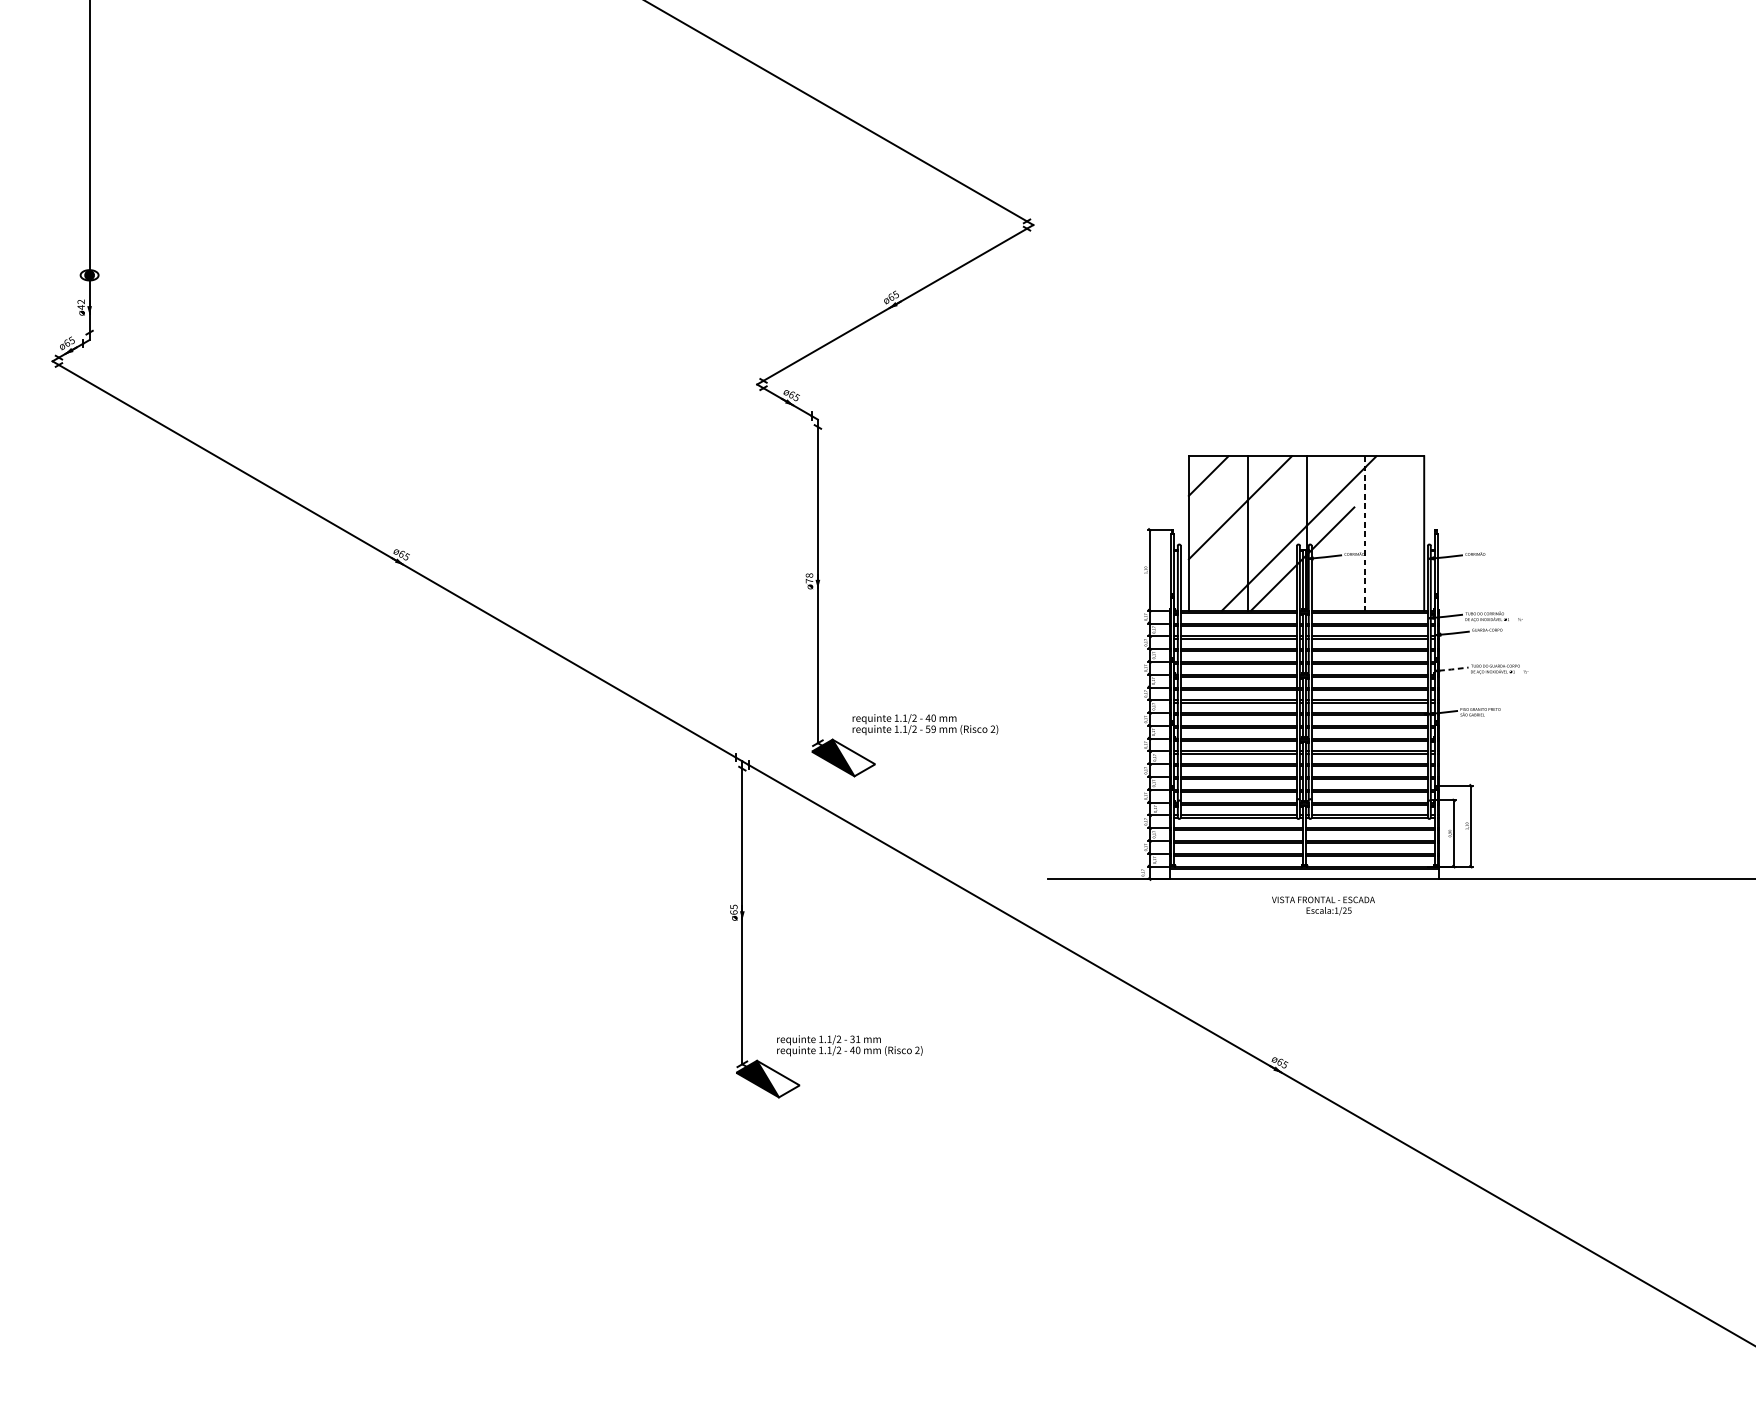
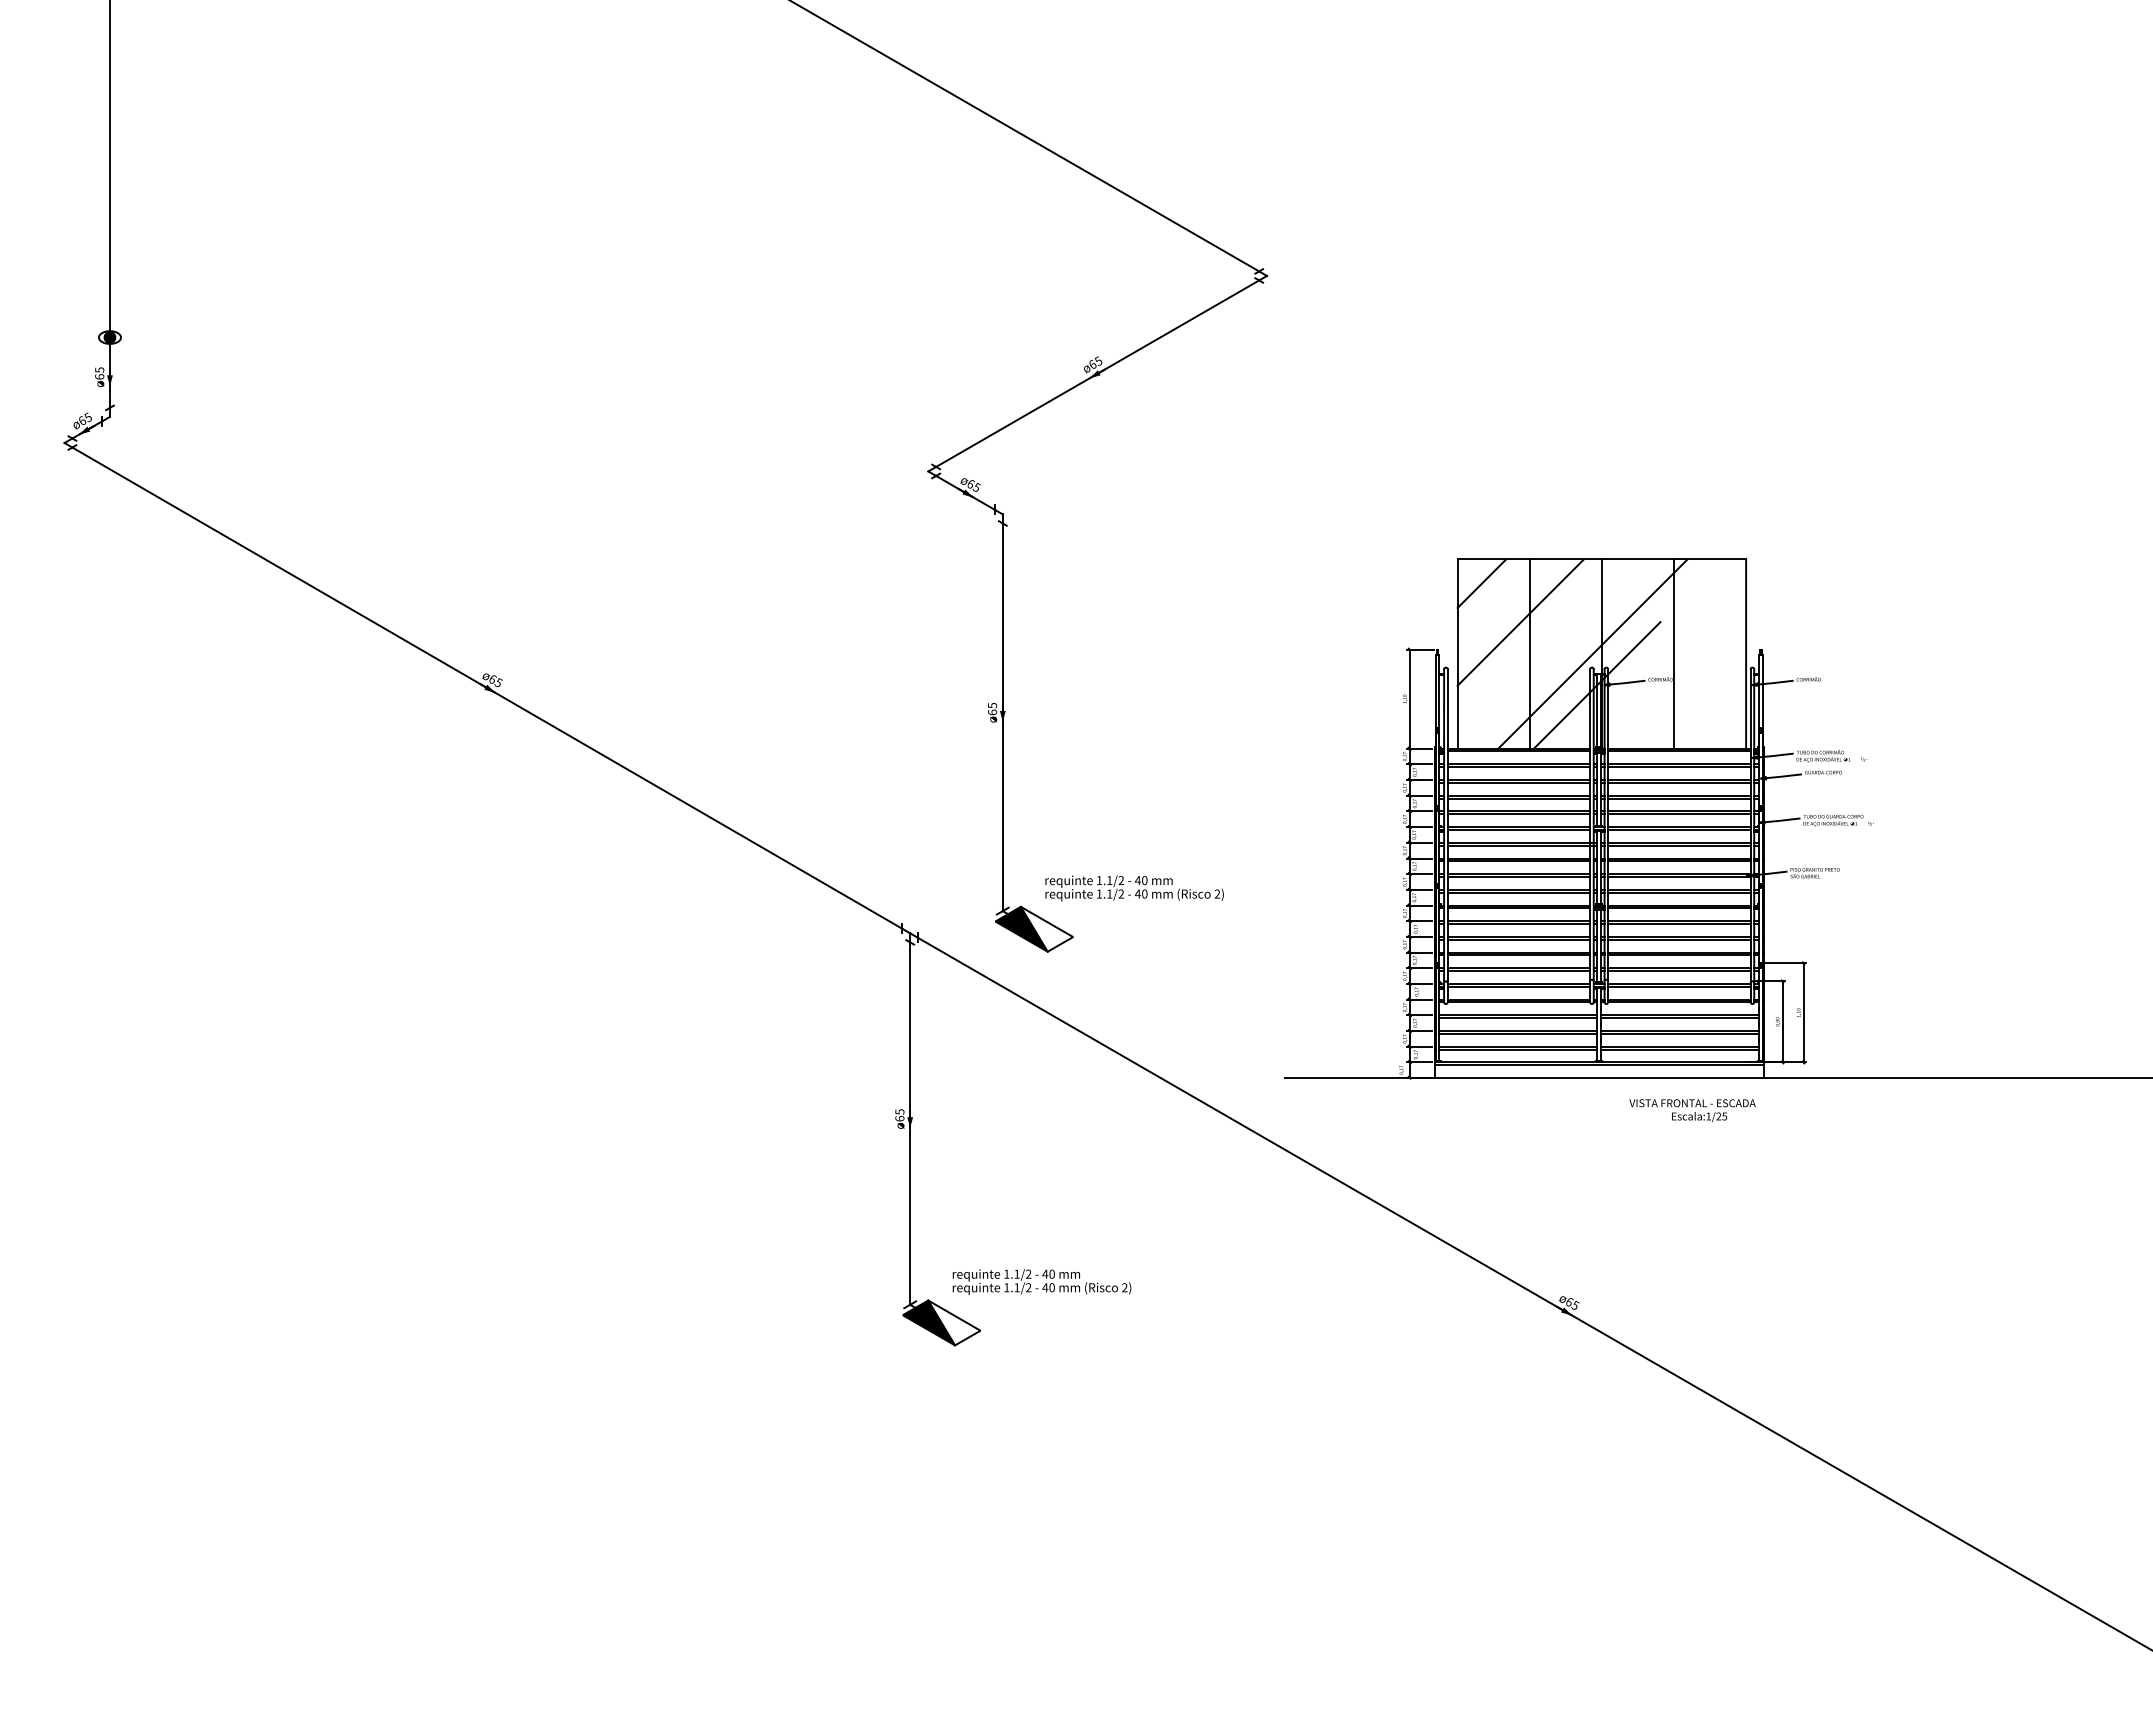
text: (81, 304) -> (99, 373), ø42 -> ø65
line: (1364, 533) -> (1673, 654), dashed -> solid
text: (809, 578) -> (992, 709), ø78 -> ø65
line: (1453, 669) -> (1782, 820), dashed -> solid
text: (930, 728) -> (1140, 893), 59 -> 40
text: (1323, 905) -> (1692, 1110), moved
text: (855, 1038) -> (1048, 1273), 31 -> 40

